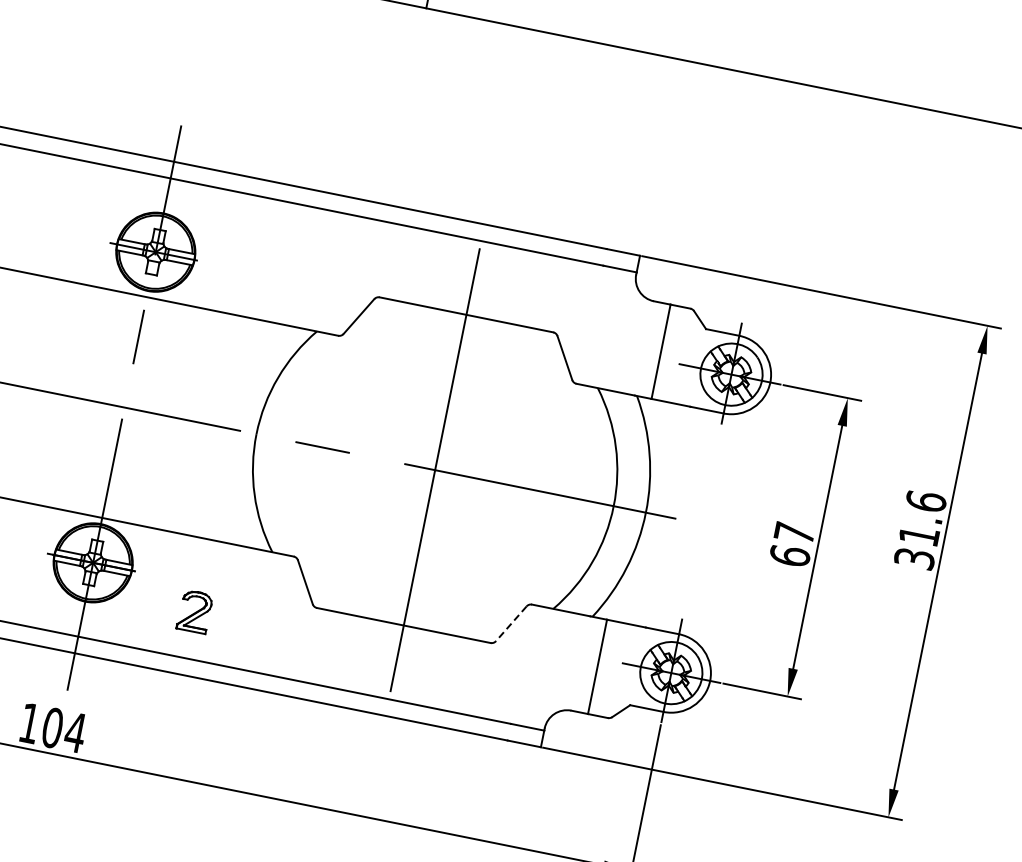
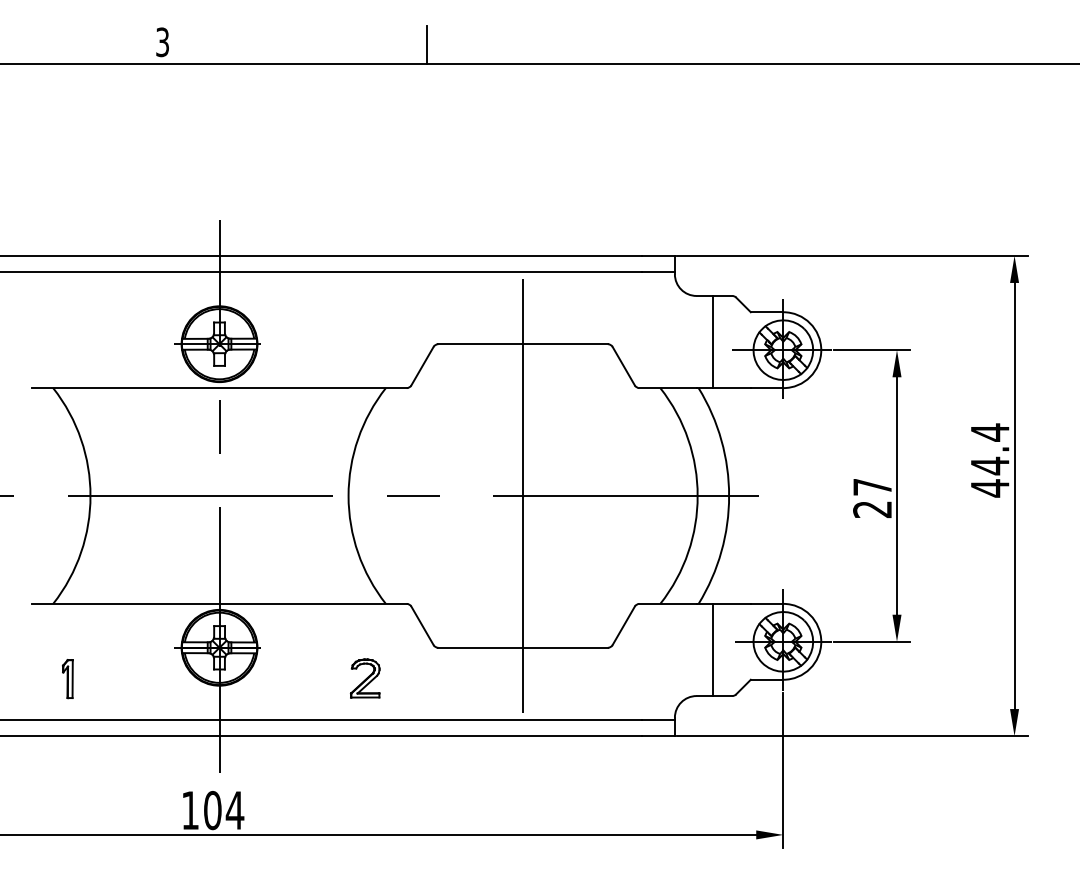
text: (919, 530) -> (989, 460), 31.6 -> 44.4
text: (789, 556) -> (872, 509), 67 -> 27
part: (194, 611) -> (364, 678), moved
line: (510, 624) -> (623, 626), dashed -> solid

